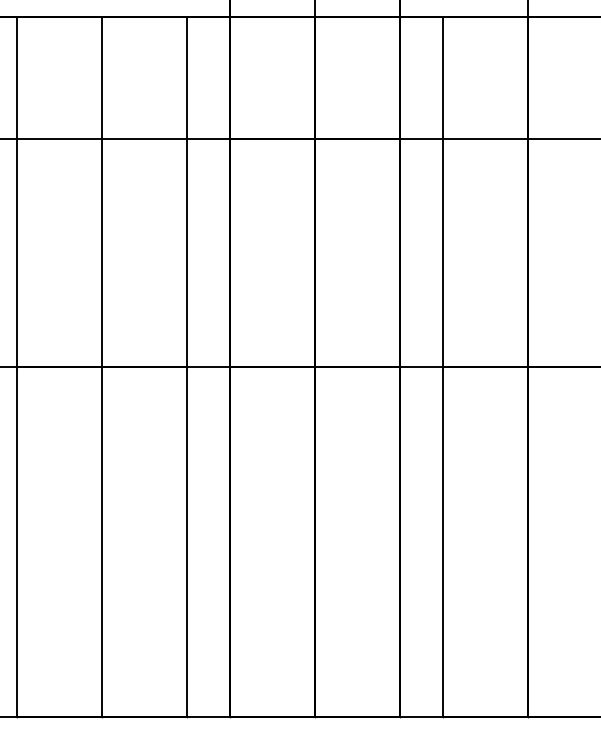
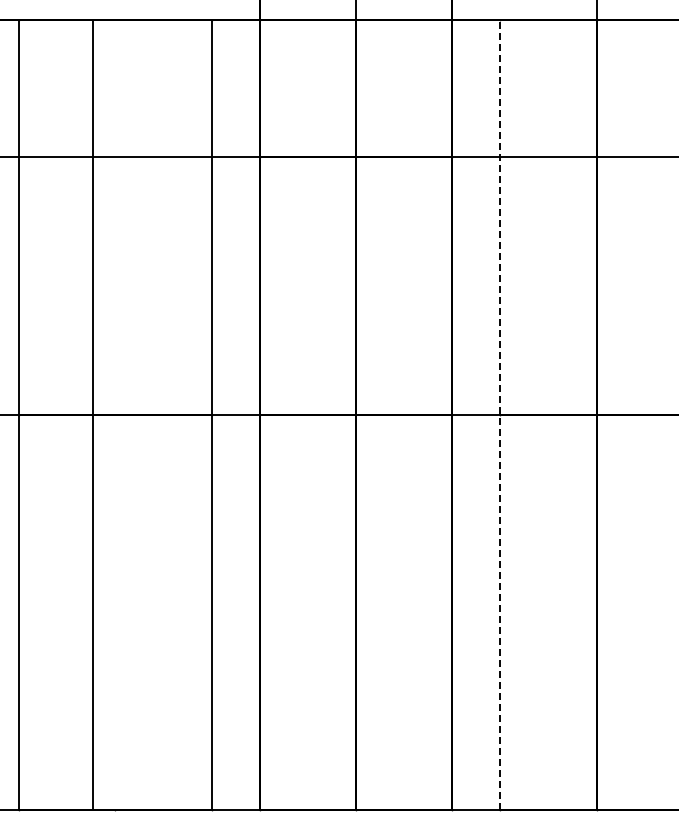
line: (102, 366) -> (93, 414), moved
line: (443, 366) -> (500, 414), solid -> dashed

